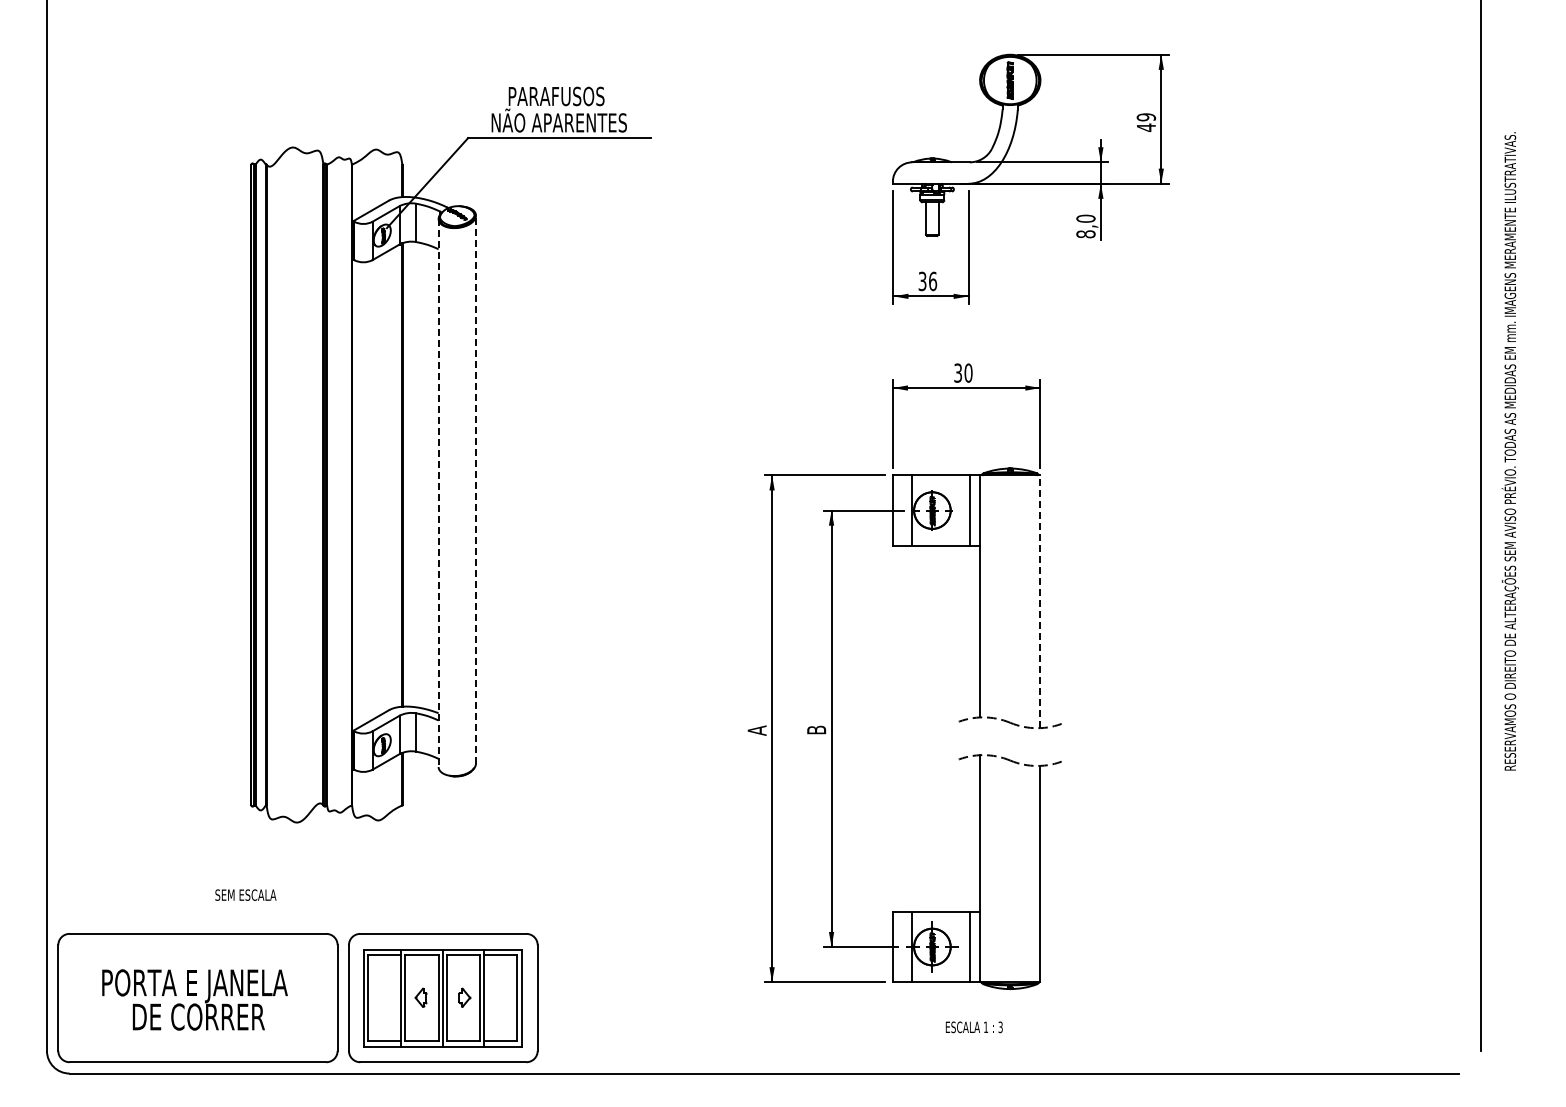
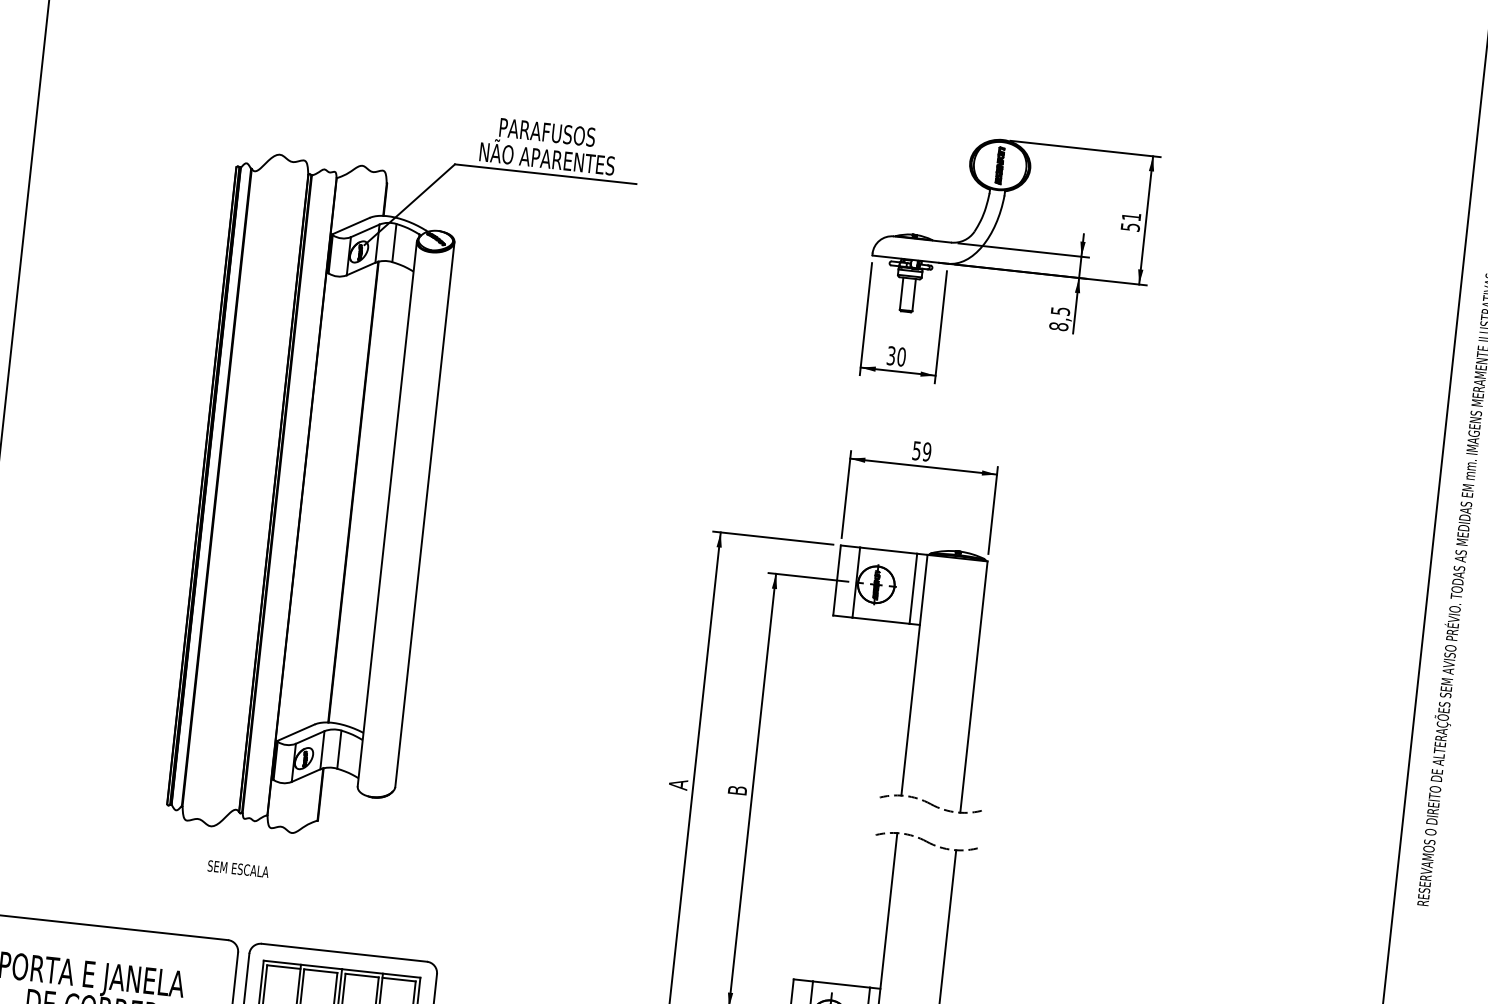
text: (1146, 122) -> (1131, 222), 49 -> 51
text: (1085, 218) -> (1060, 310), 8,0 -> 8,5
text: (933, 280) -> (902, 356), 36 -> 30
text: (963, 372) -> (922, 450), 30 -> 59
line: (476, 489) -> (425, 514), dashed -> solid
line: (438, 493) -> (387, 514), dashed -> solid
line: (1040, 601) -> (973, 686), dashed -> solid
text: (245, 894) -> (238, 868), moved

